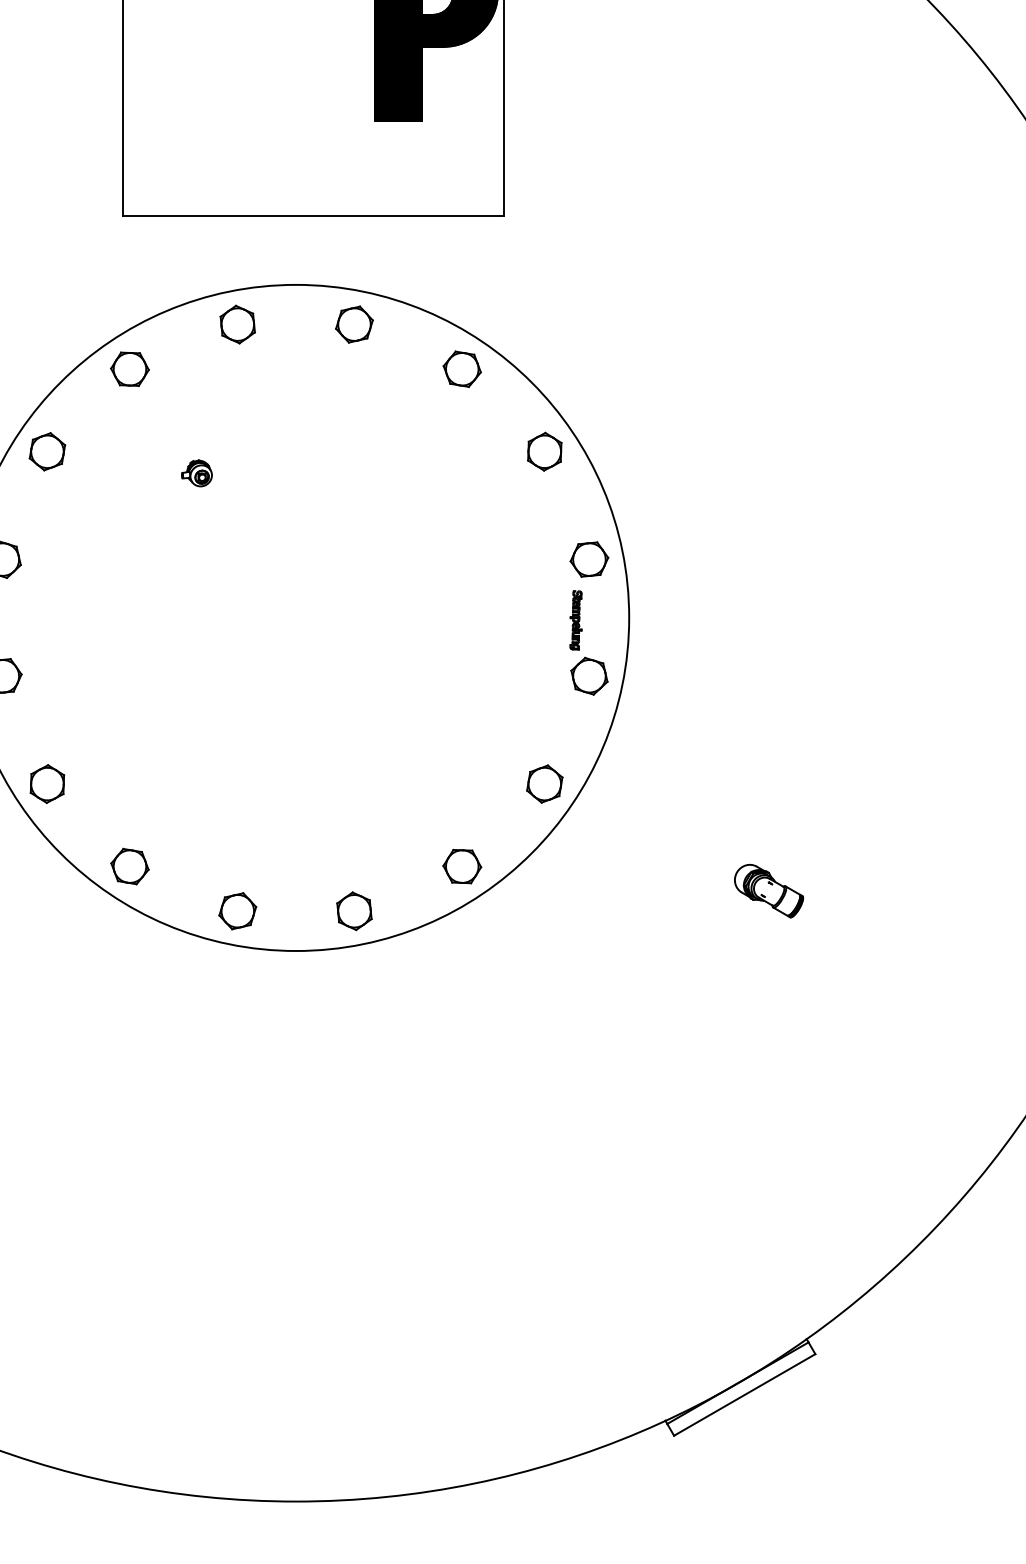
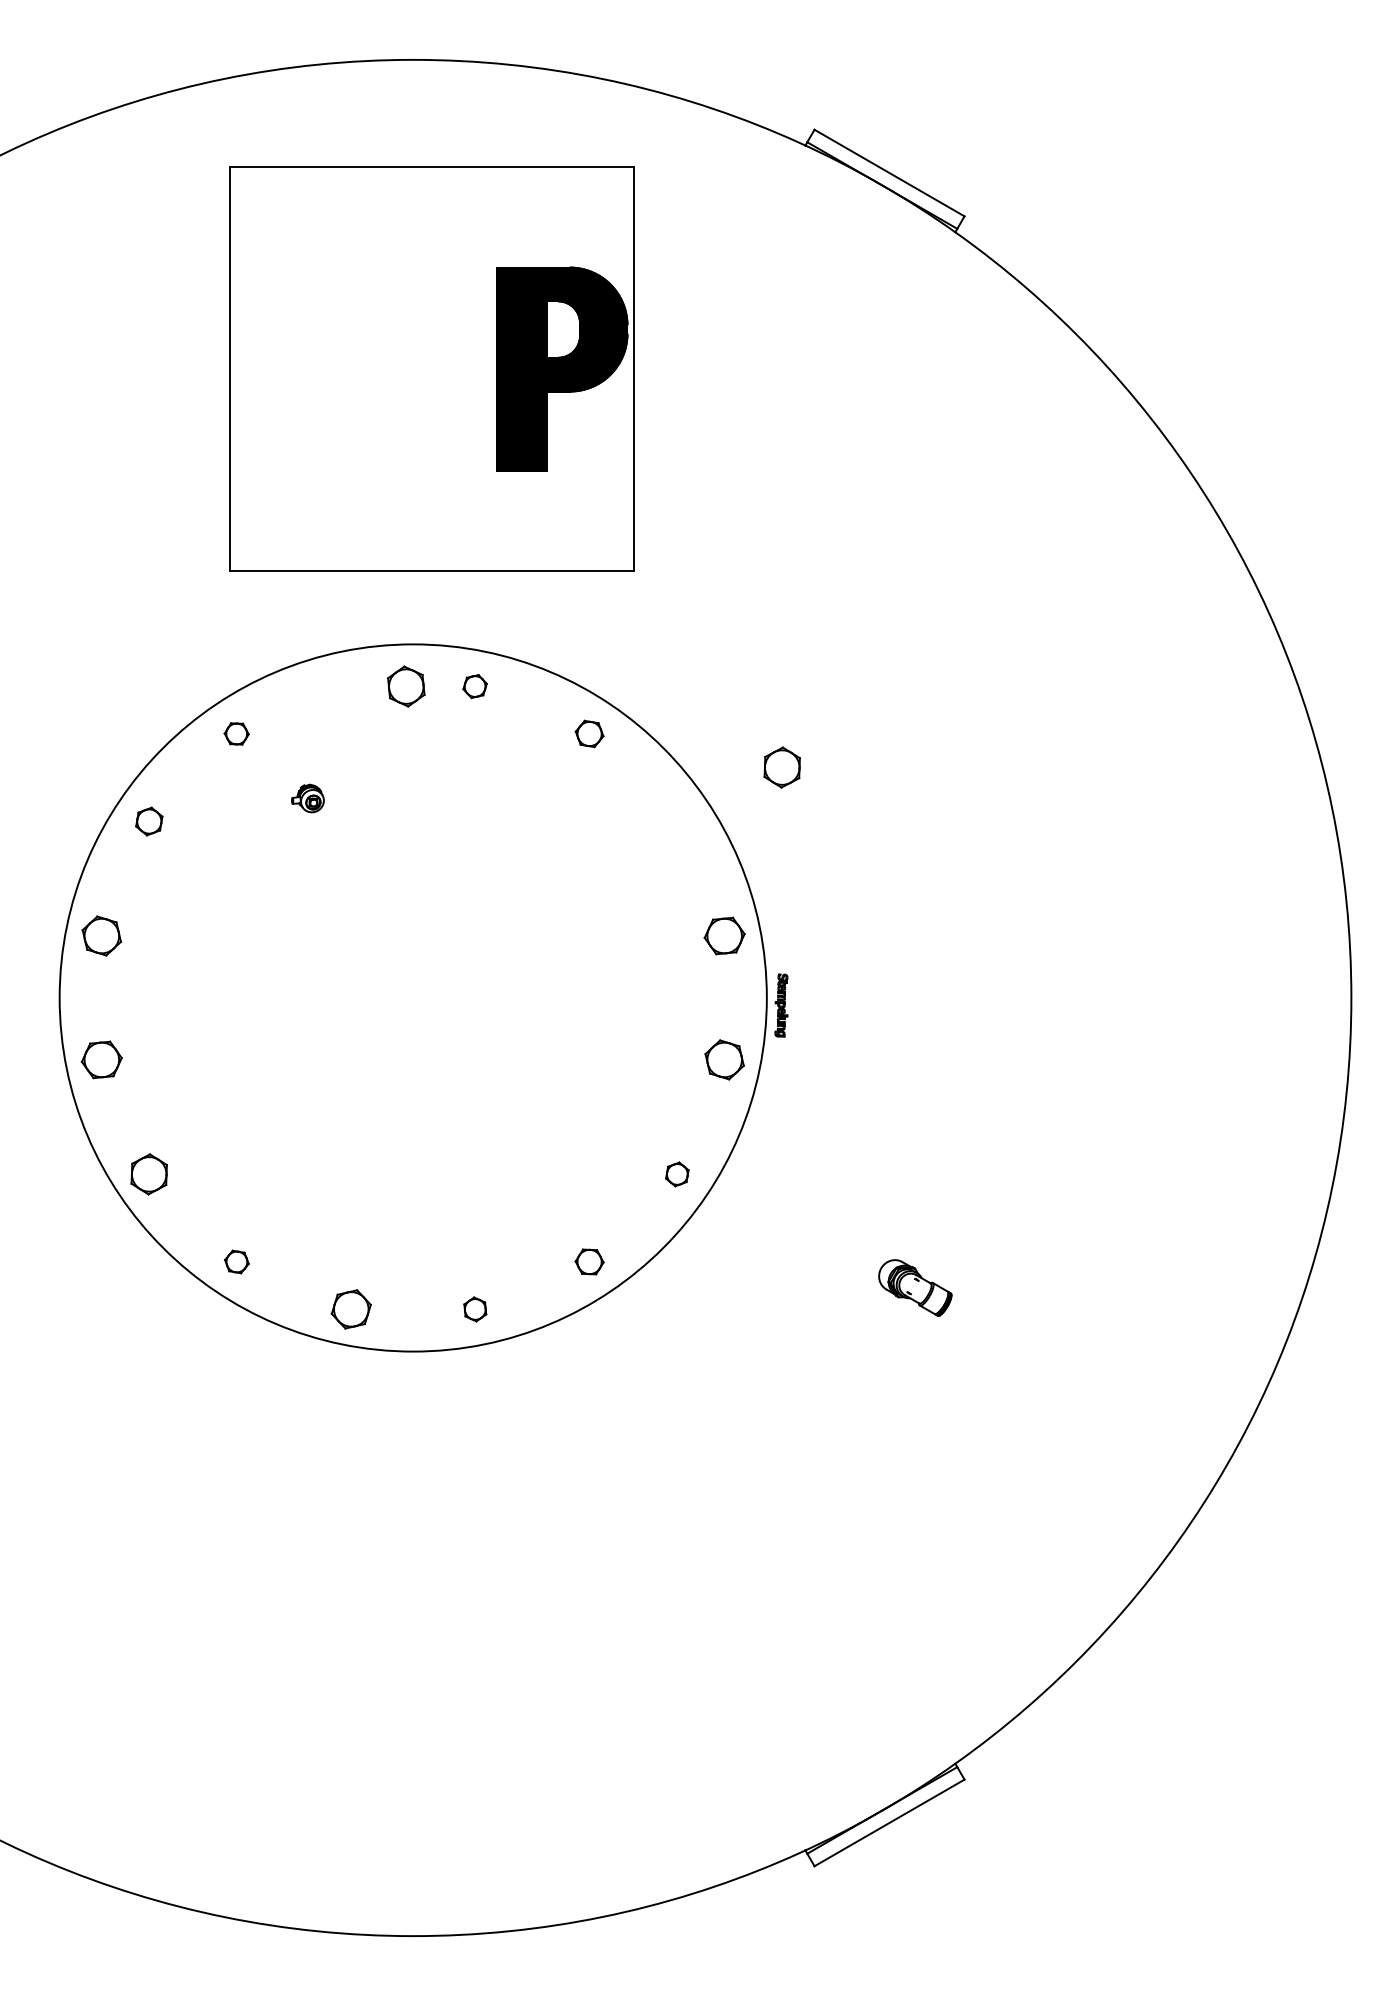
part: (237, 324) -> (406, 686), moved
part: (353, 324) -> (474, 686), size x0.6
part: (129, 368) -> (236, 733), size x0.6
part: (462, 368) -> (589, 733), size x0.7
part: (47, 451) -> (149, 821), size x0.7
part: (544, 451) -> (781, 767), moved
part: (196, 473) -> (307, 798), moved
part: (576, 620) -> (781, 1005), moved
part: (545, 784) -> (677, 1174), size x0.6
part: (129, 866) -> (236, 1261), size x0.6
part: (462, 866) -> (589, 1261), size x0.7
part: (354, 911) -> (475, 1309), size x0.6

